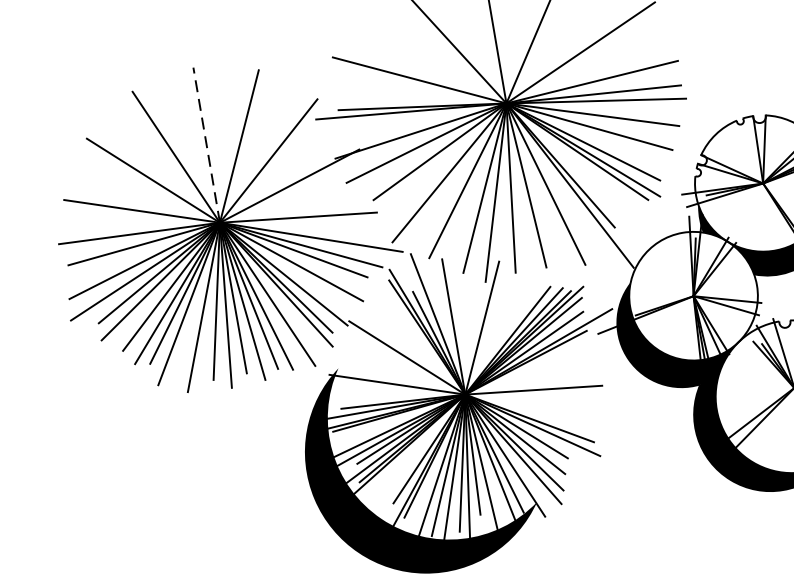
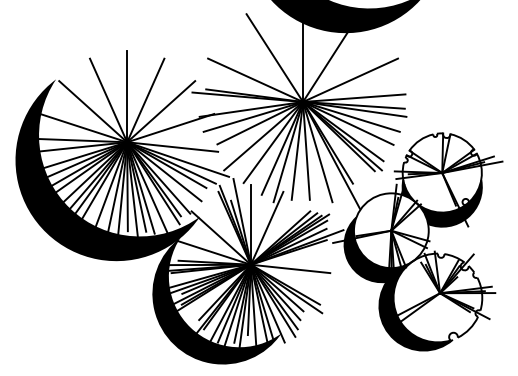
line: (207, 145) -> (127, 96), dashed -> solid
fill: (194, 276) -> (107, 170), added

